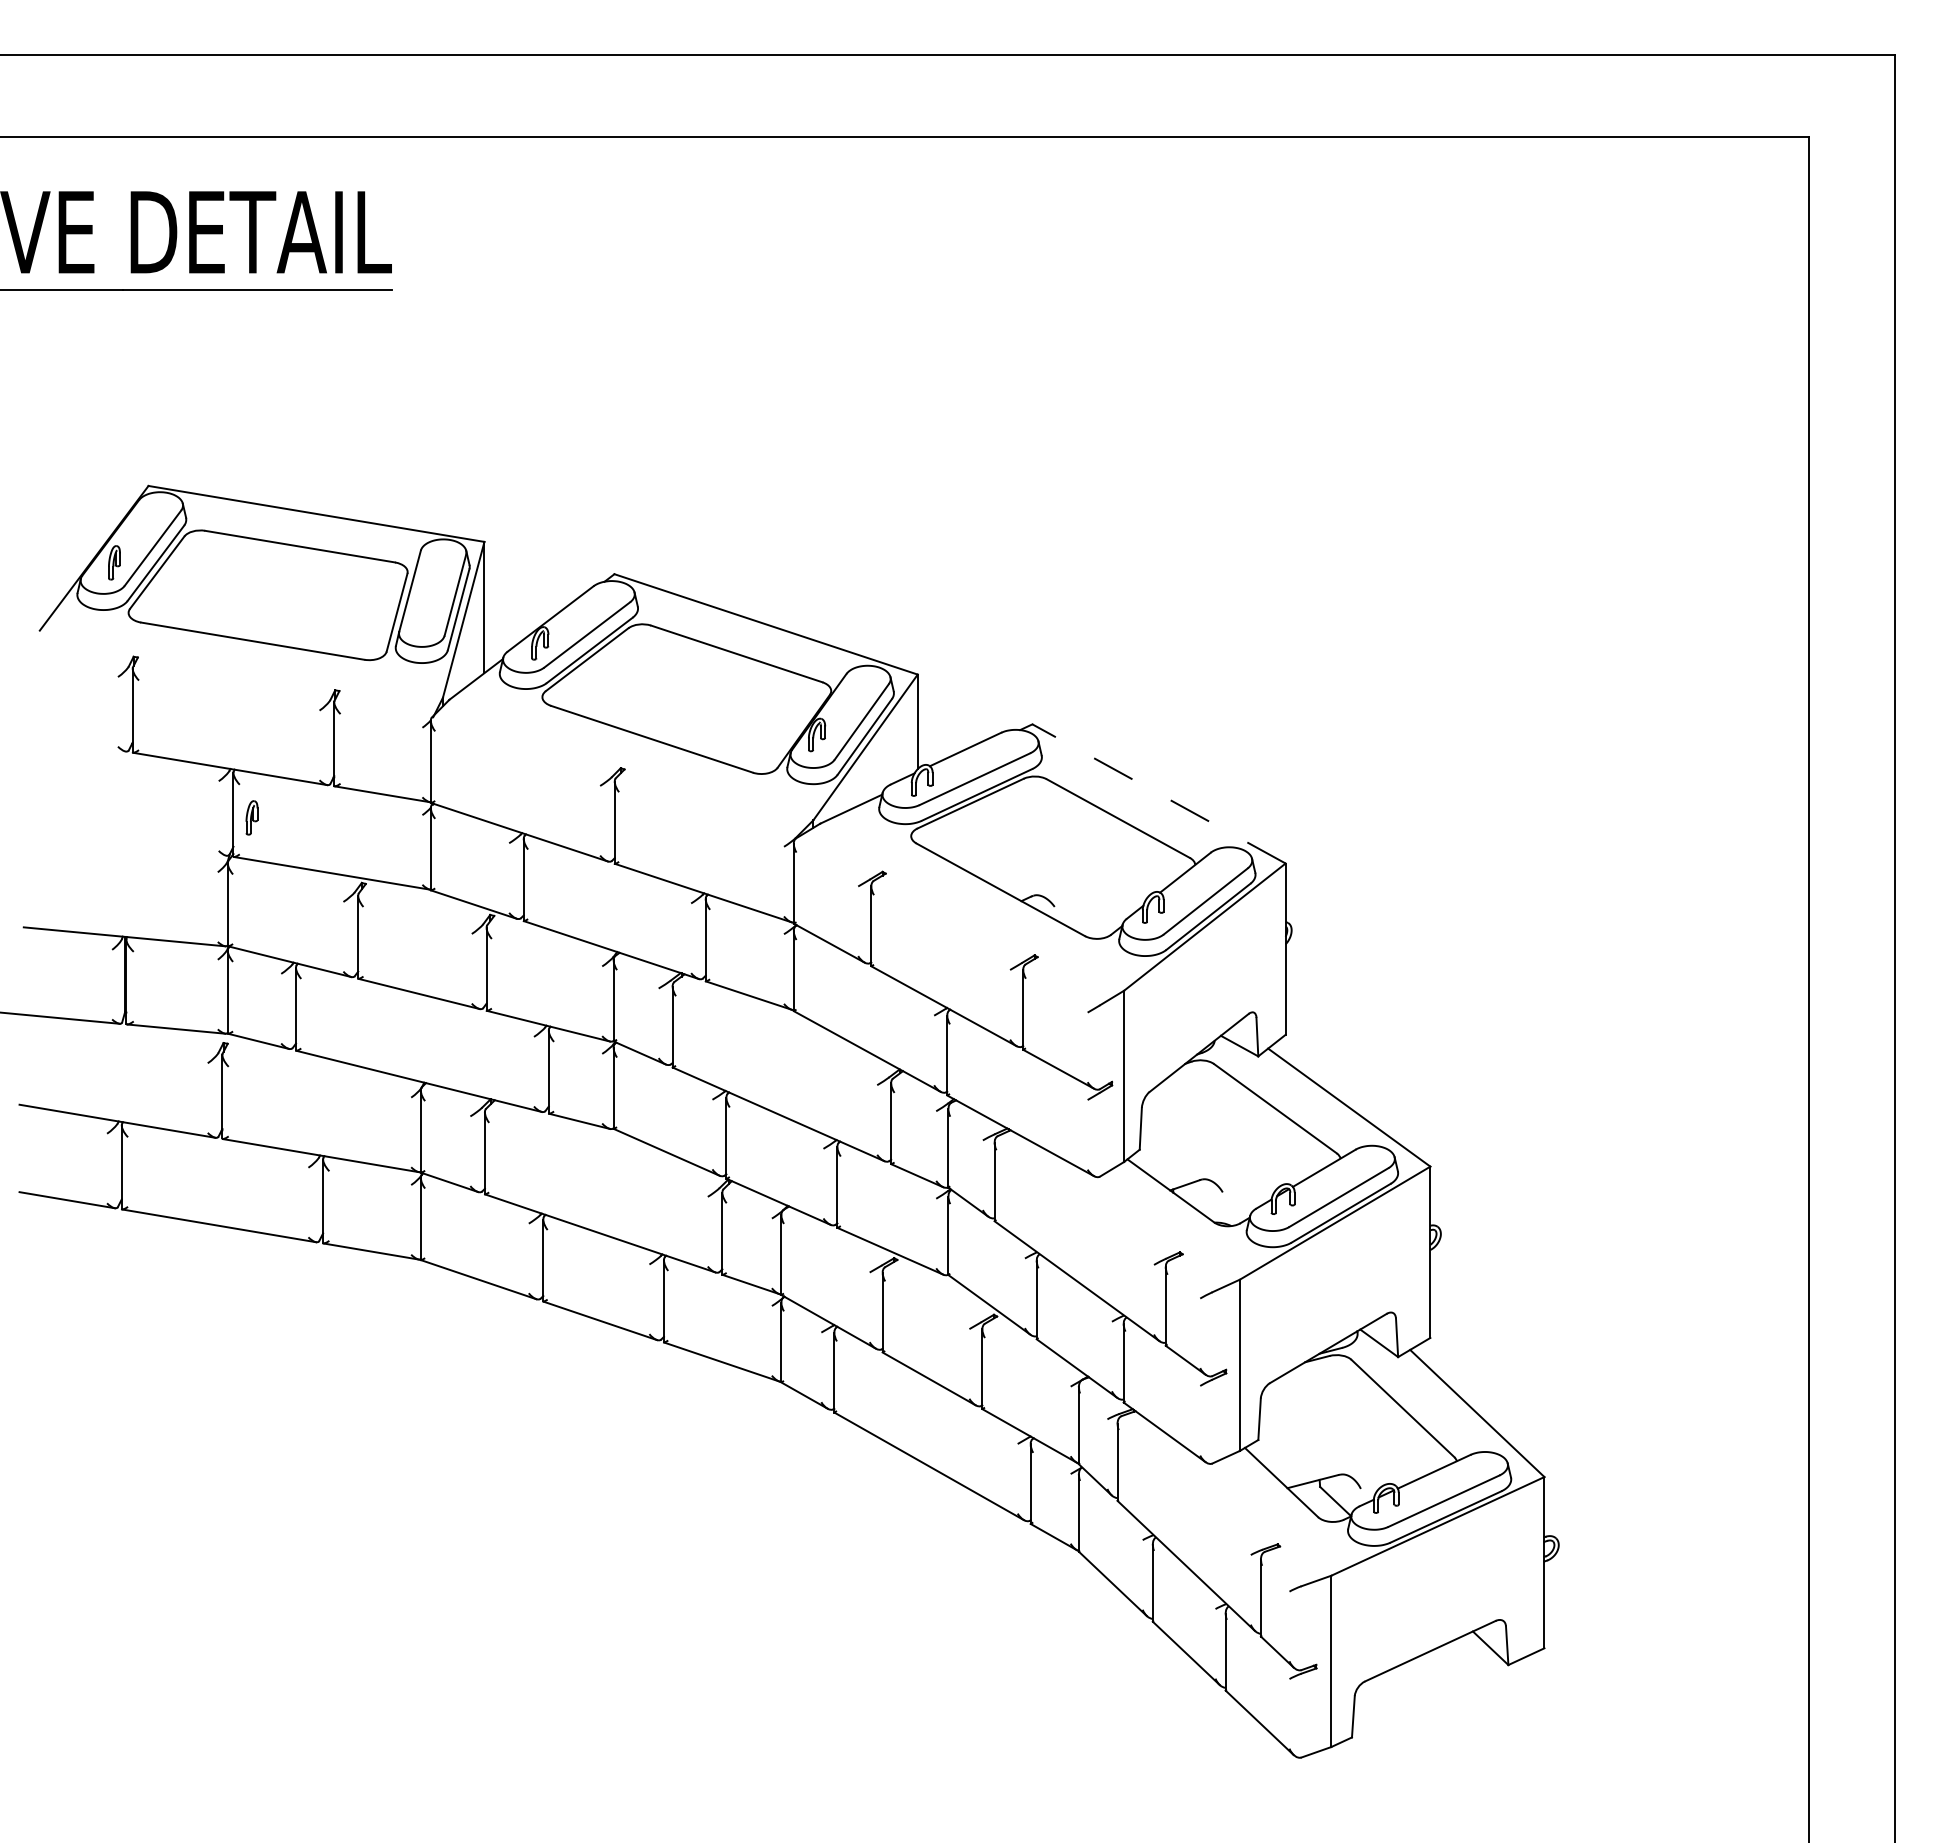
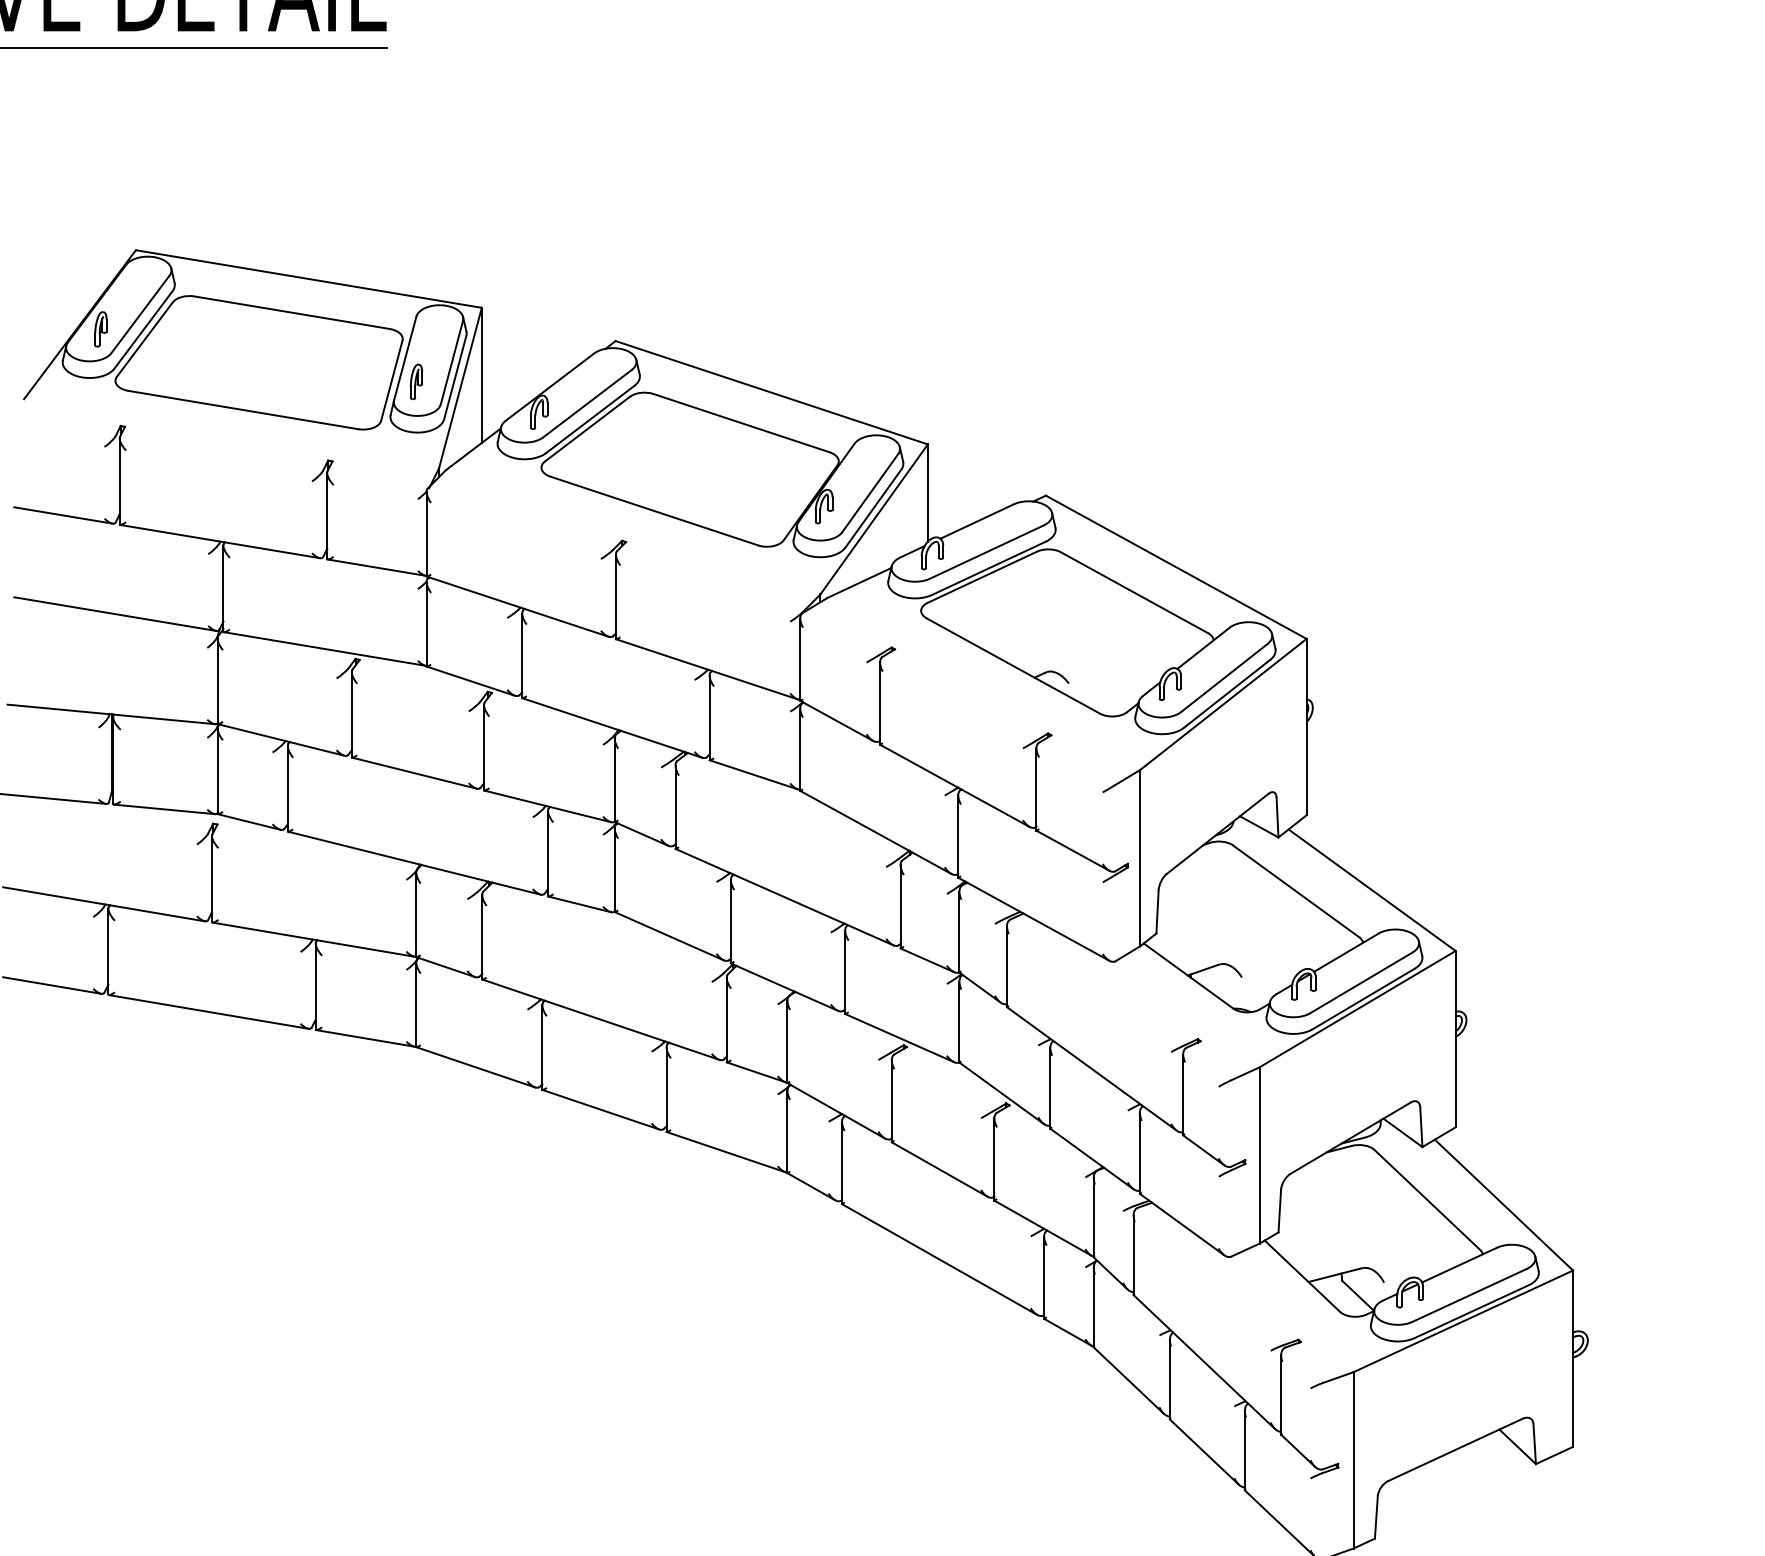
line: (77, 743) -> (62, 515), added
line: (1158, 793) -> (1175, 566), dashed -> solid
part: (251, 817) -> (415, 381), moved
line: (128, 839) -> (115, 614), added

